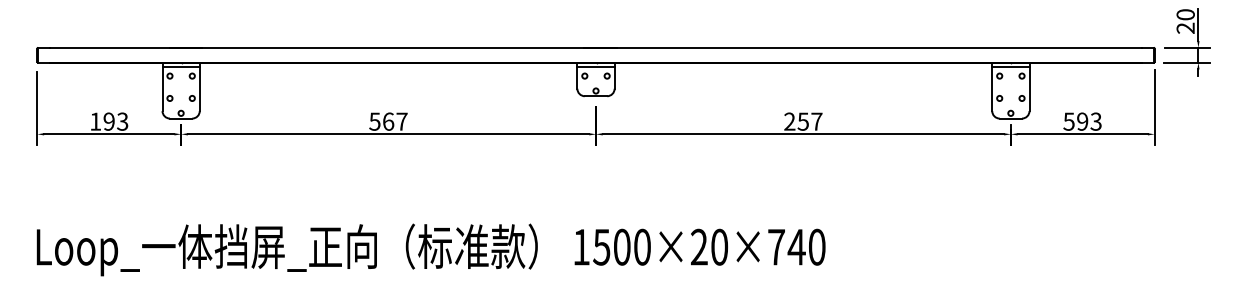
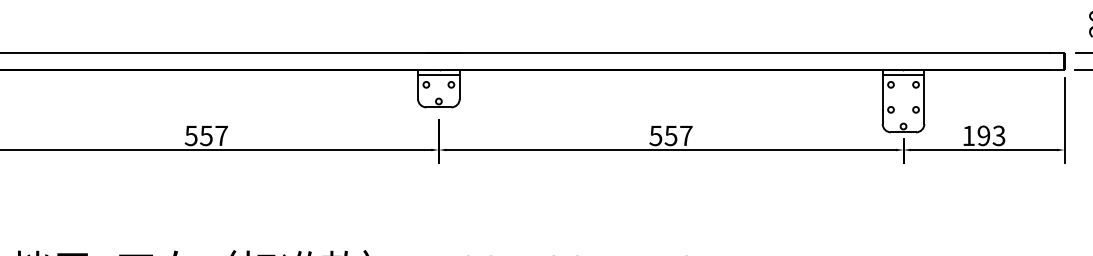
text: (388, 121) -> (206, 135), 567 -> 557
text: (789, 121) -> (655, 135), 257 -> 557
text: (1068, 121) -> (968, 135), 593 -> 193

